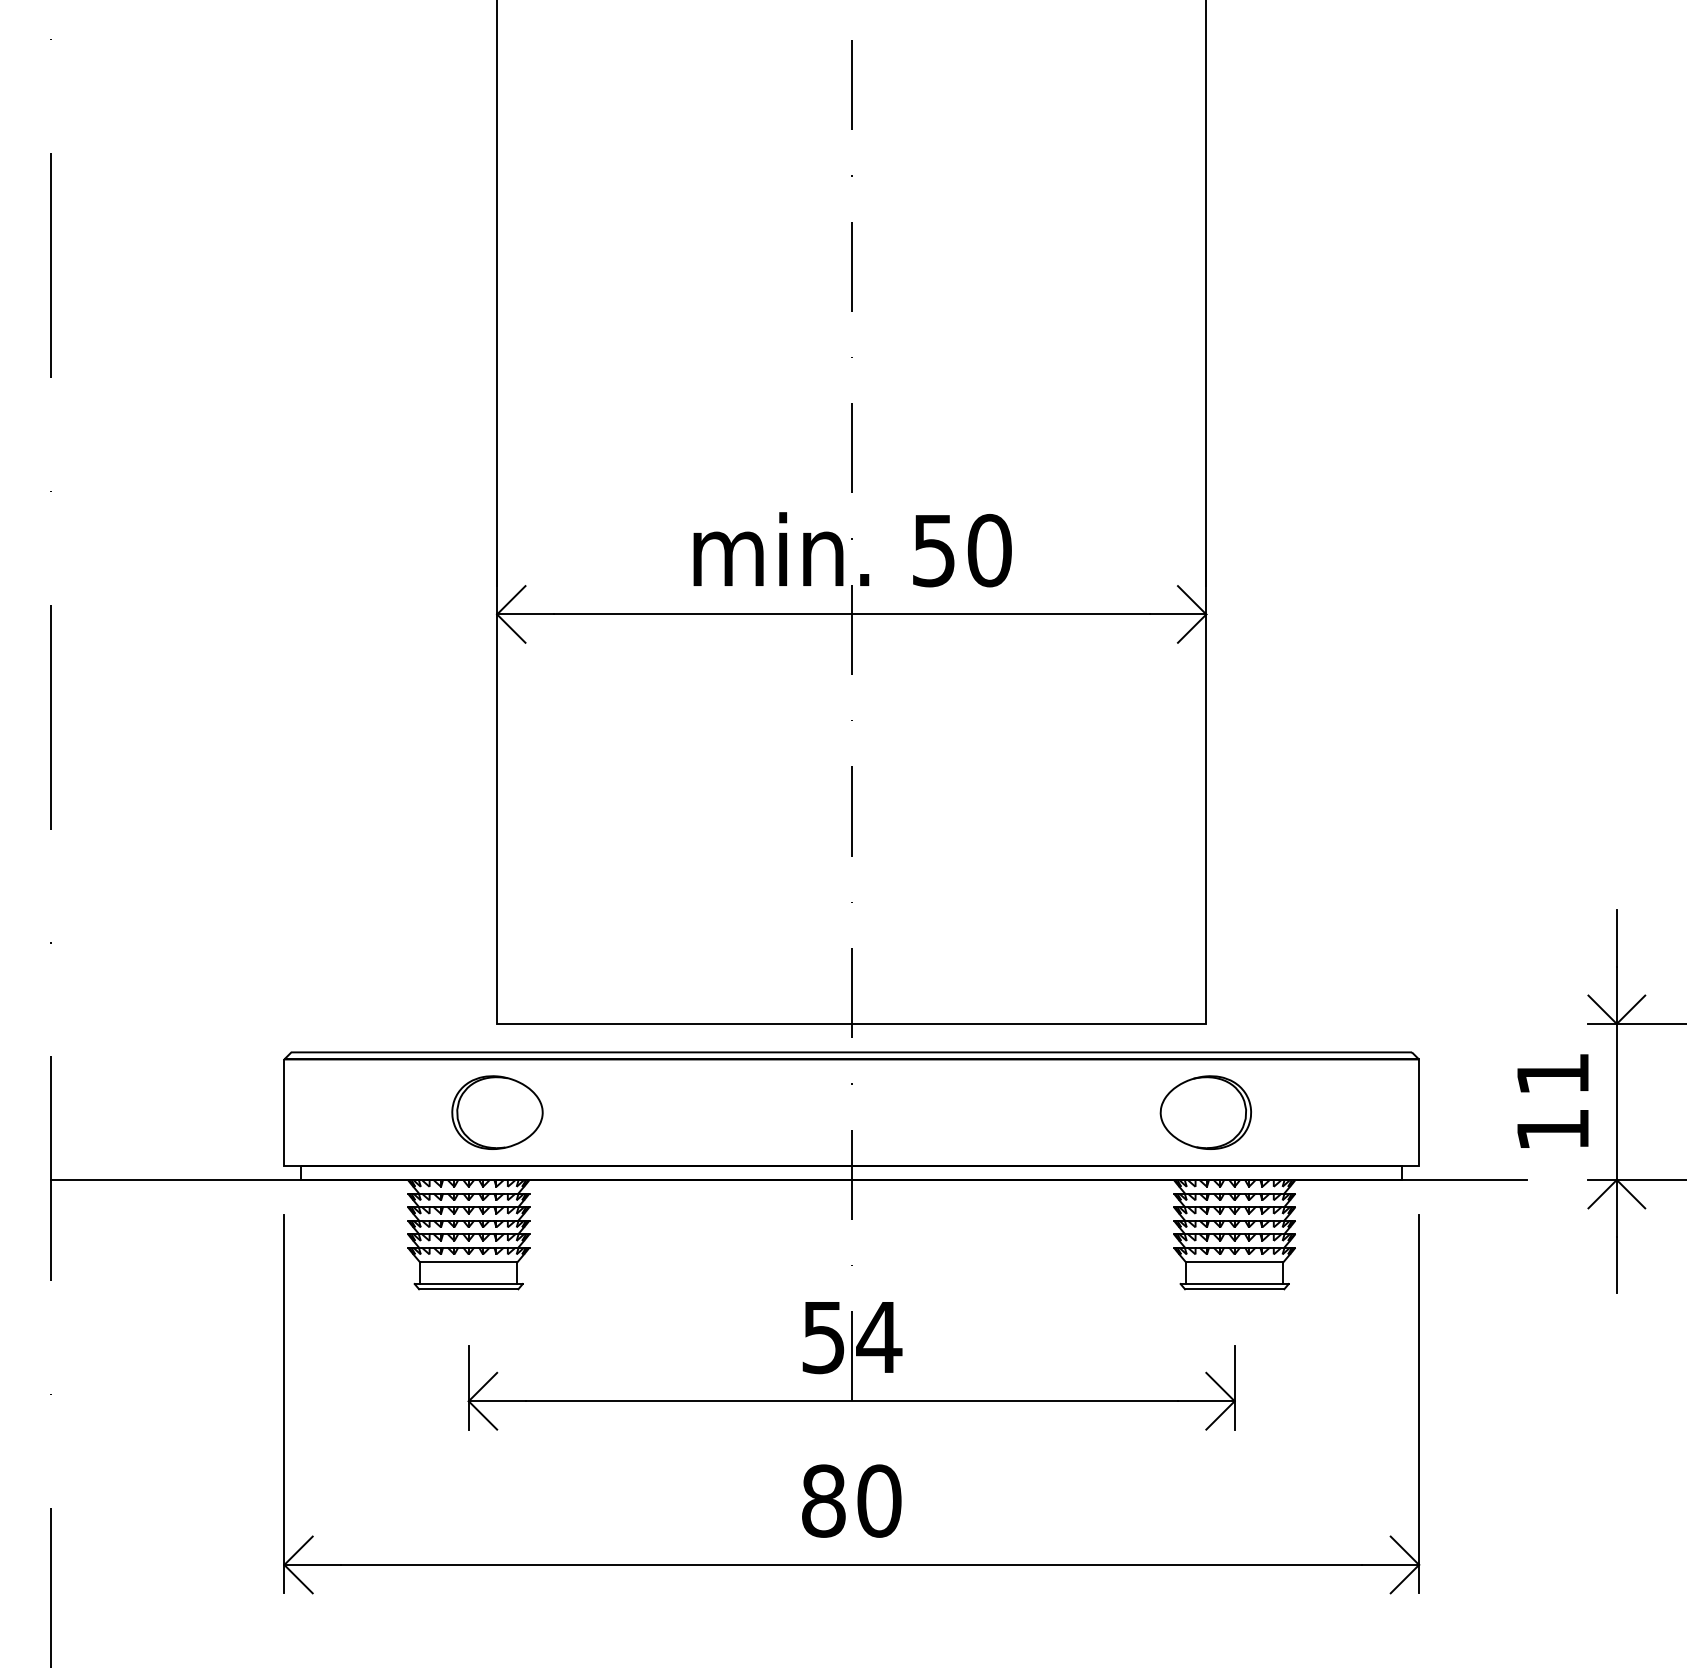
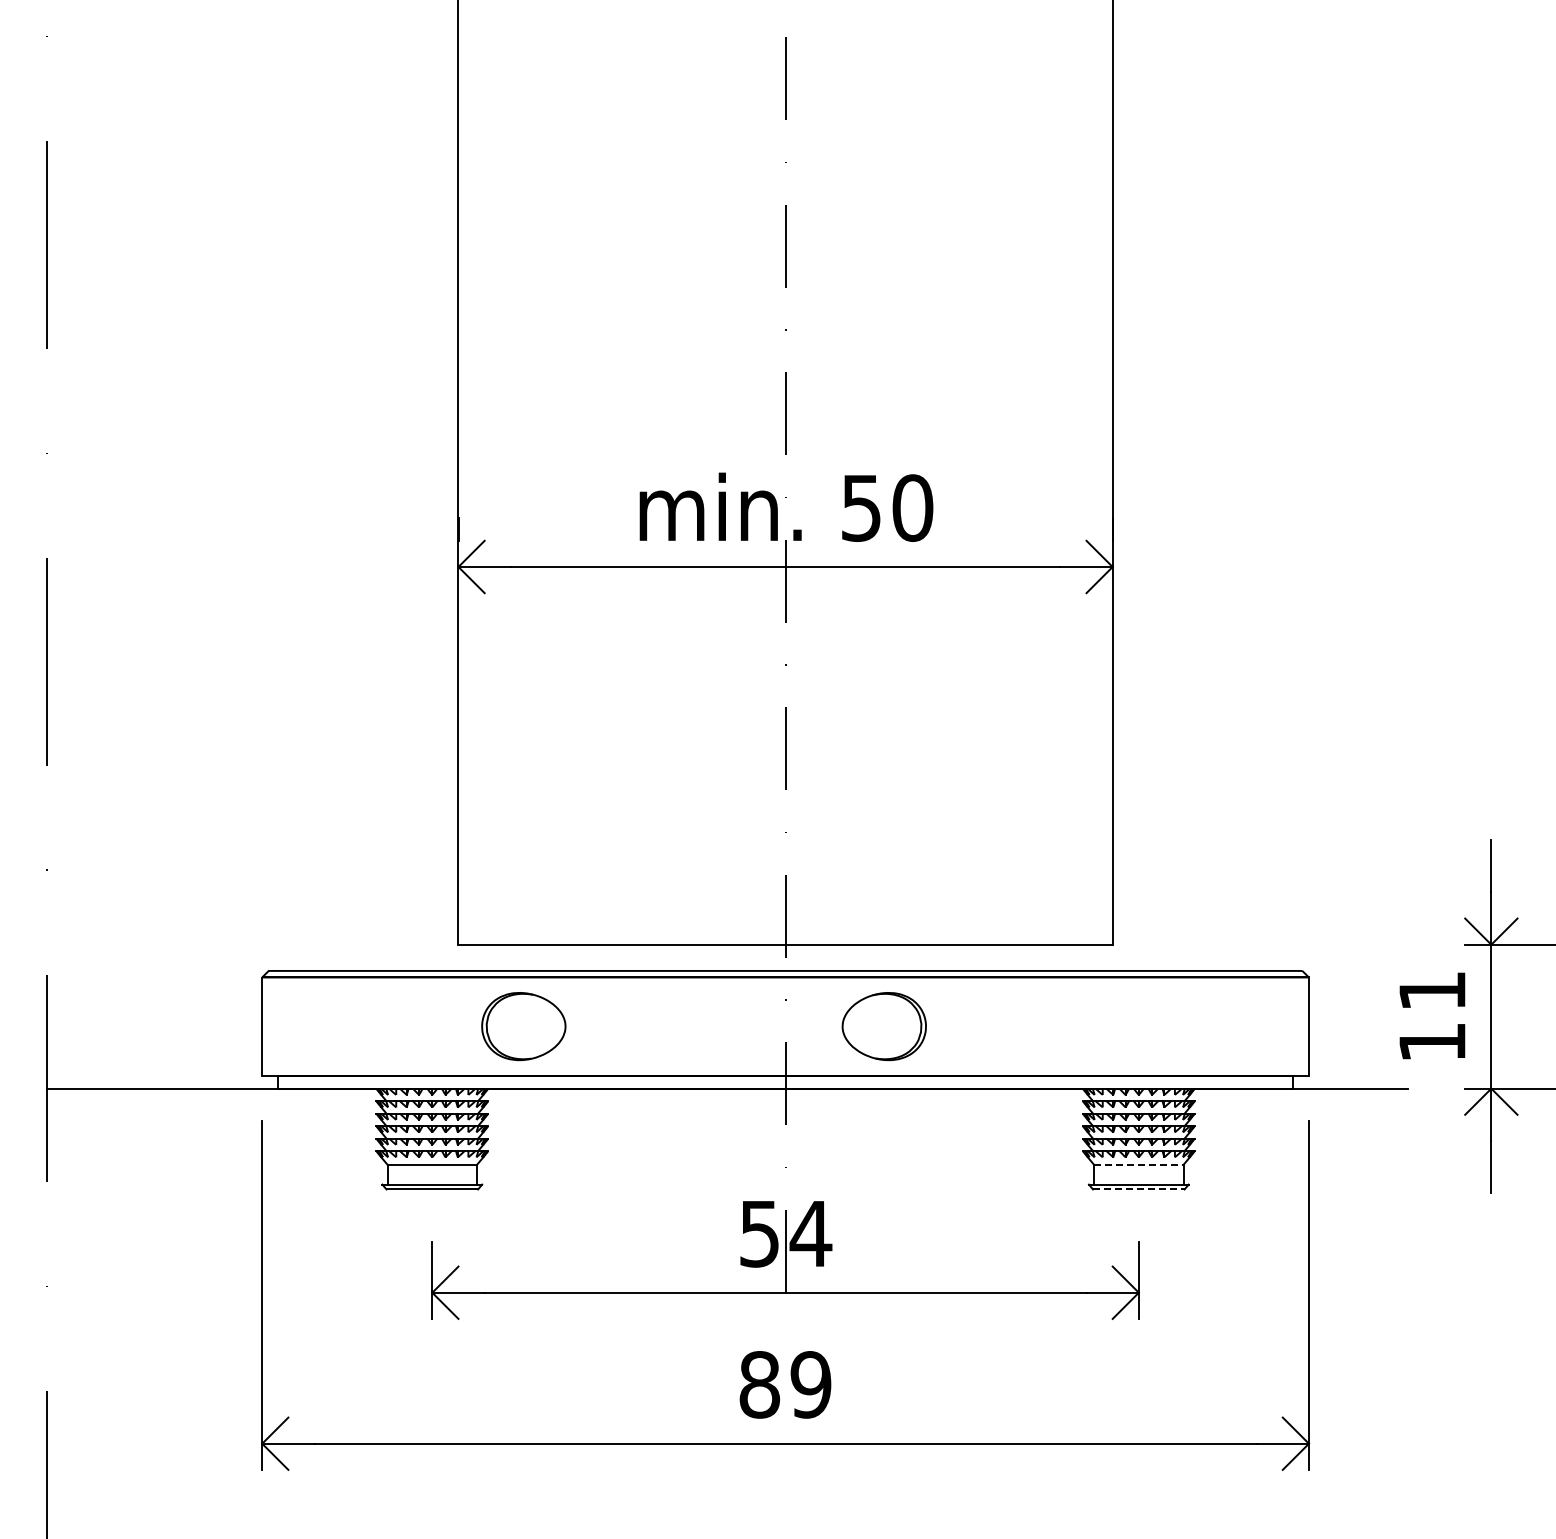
part: (497, 1112) -> (523, 1026), moved
part: (1205, 1112) -> (883, 1026), moved
line: (1234, 1262) -> (1138, 1164), solid -> dashed
line: (1234, 1289) -> (1138, 1189), solid -> dashed
text: (878, 1500) -> (810, 1384), 80 -> 89

